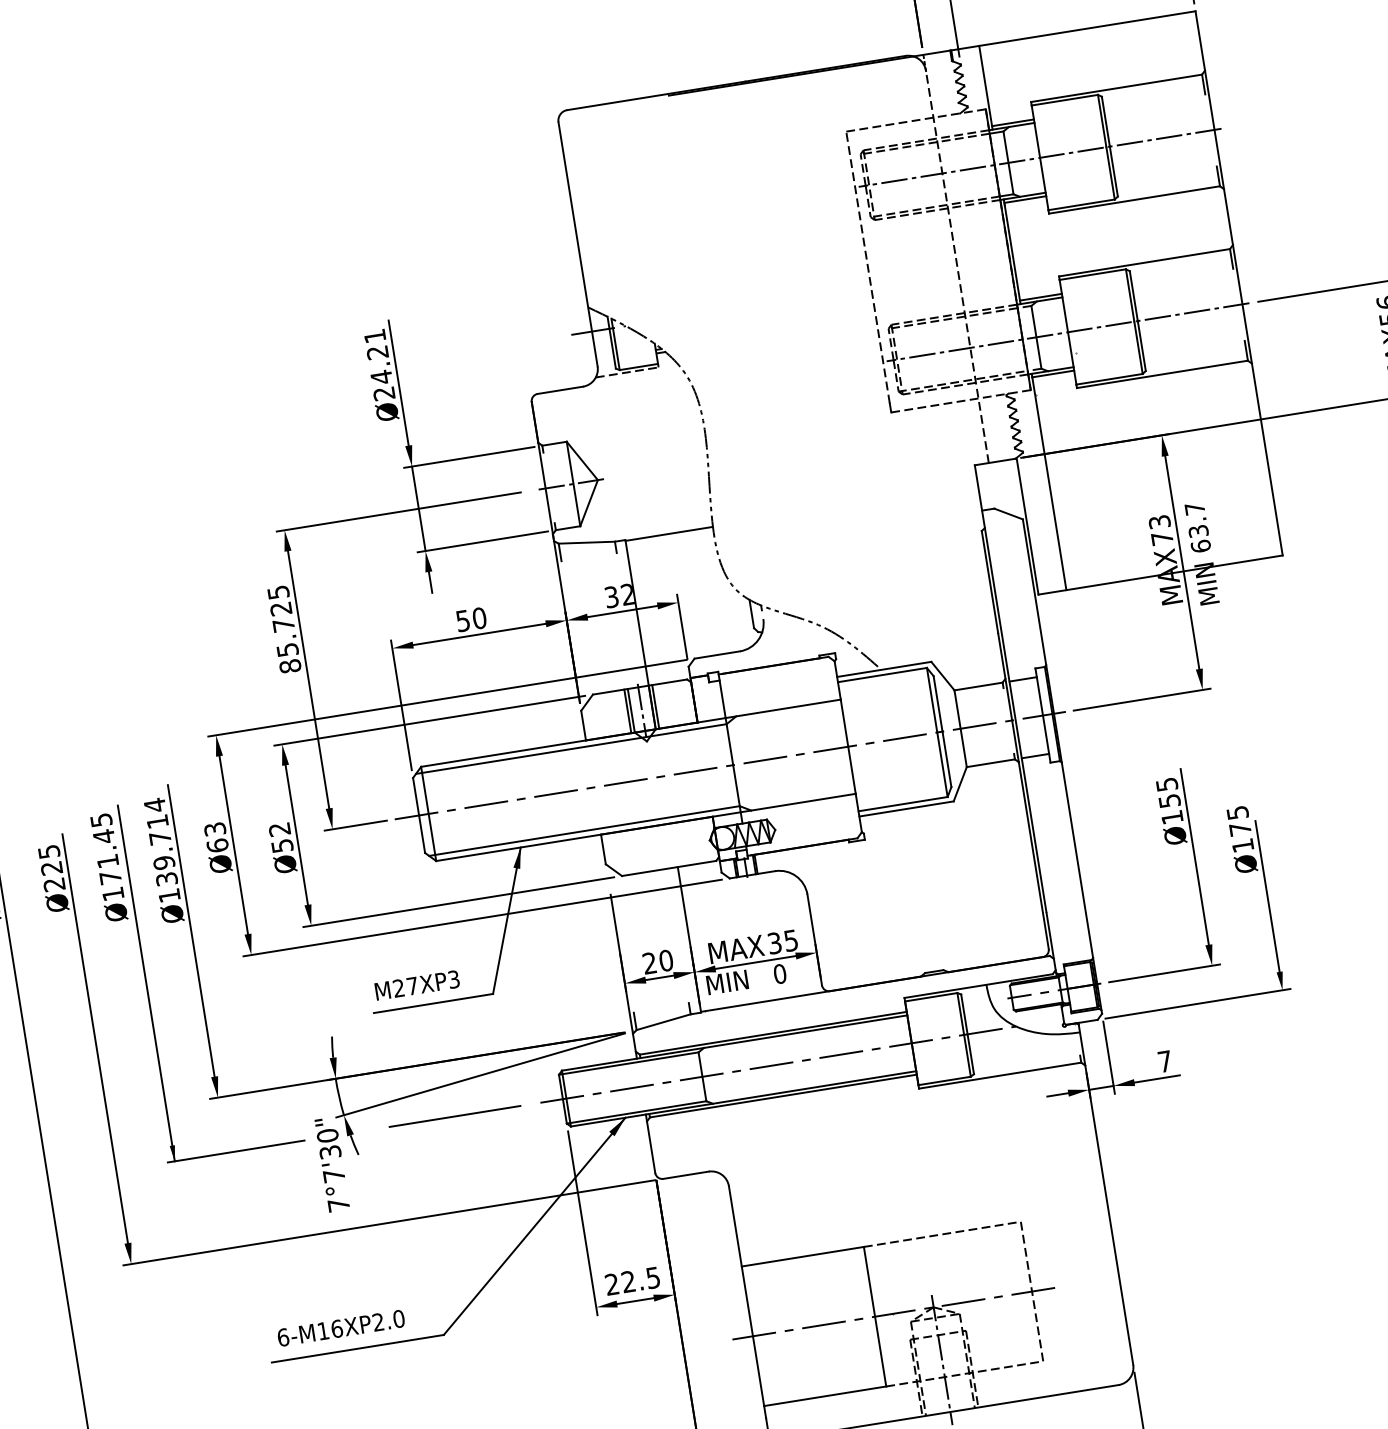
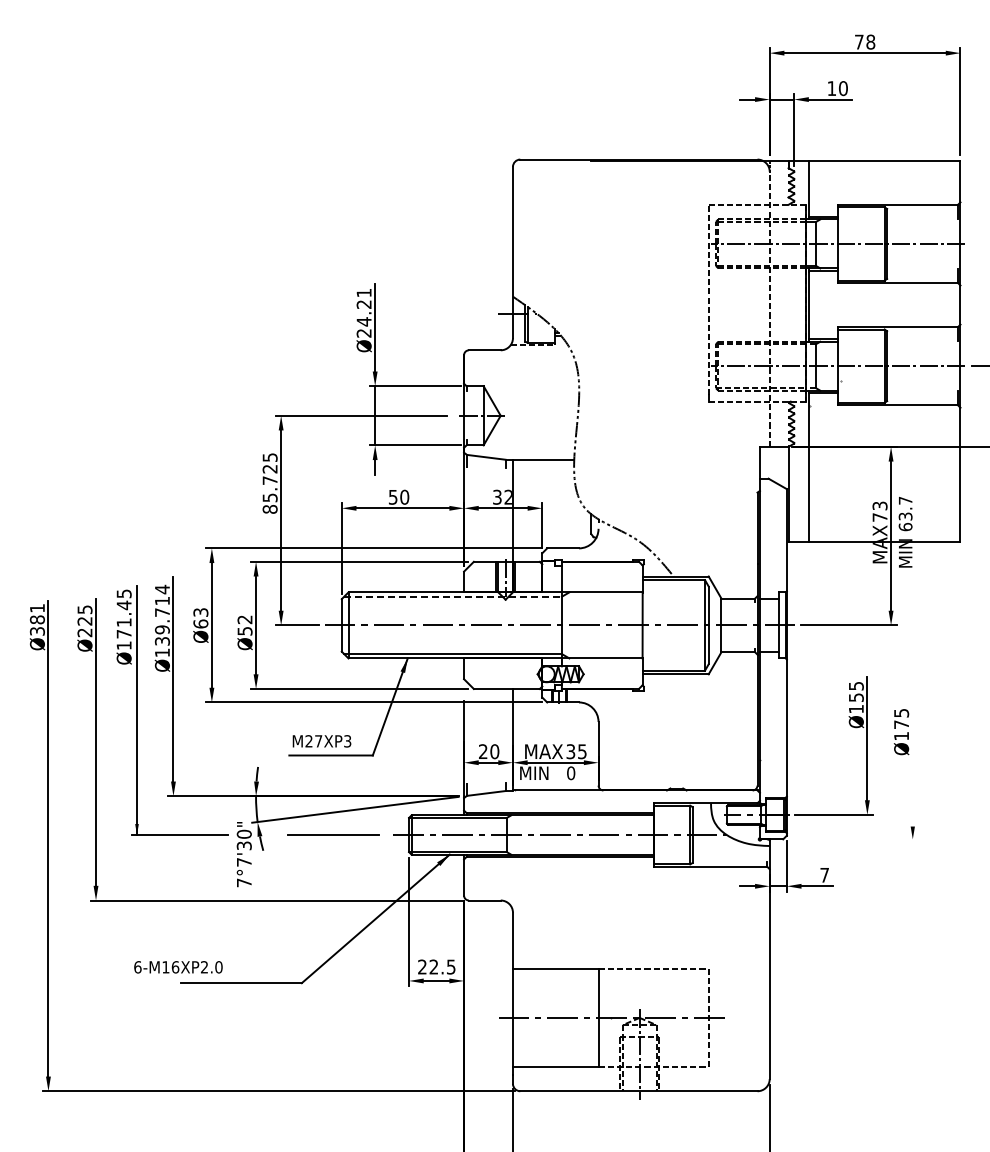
line: (571, 748) -> (453, 596), solid -> dashed
line: (1267, 896) -> (912, 773), removed
line: (1198, 1003) -> (853, 839), removed
text: (341, 1328) -> (178, 967), moved

